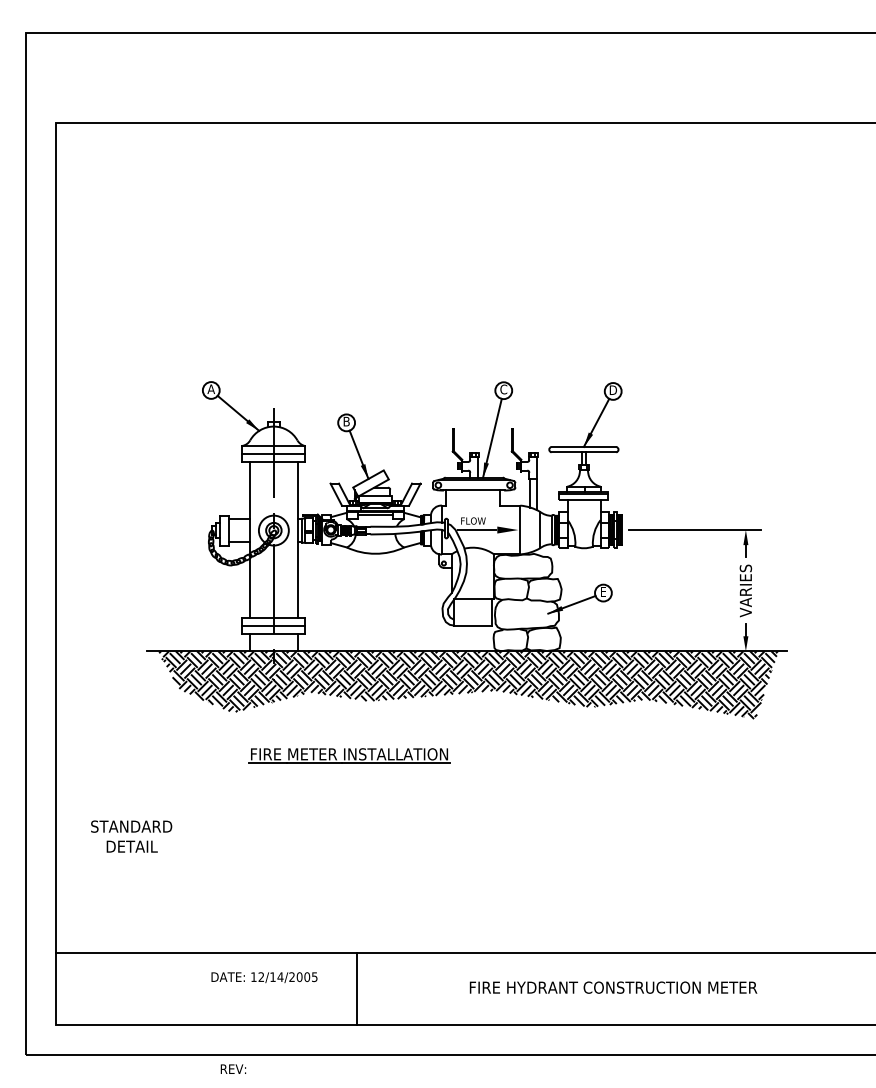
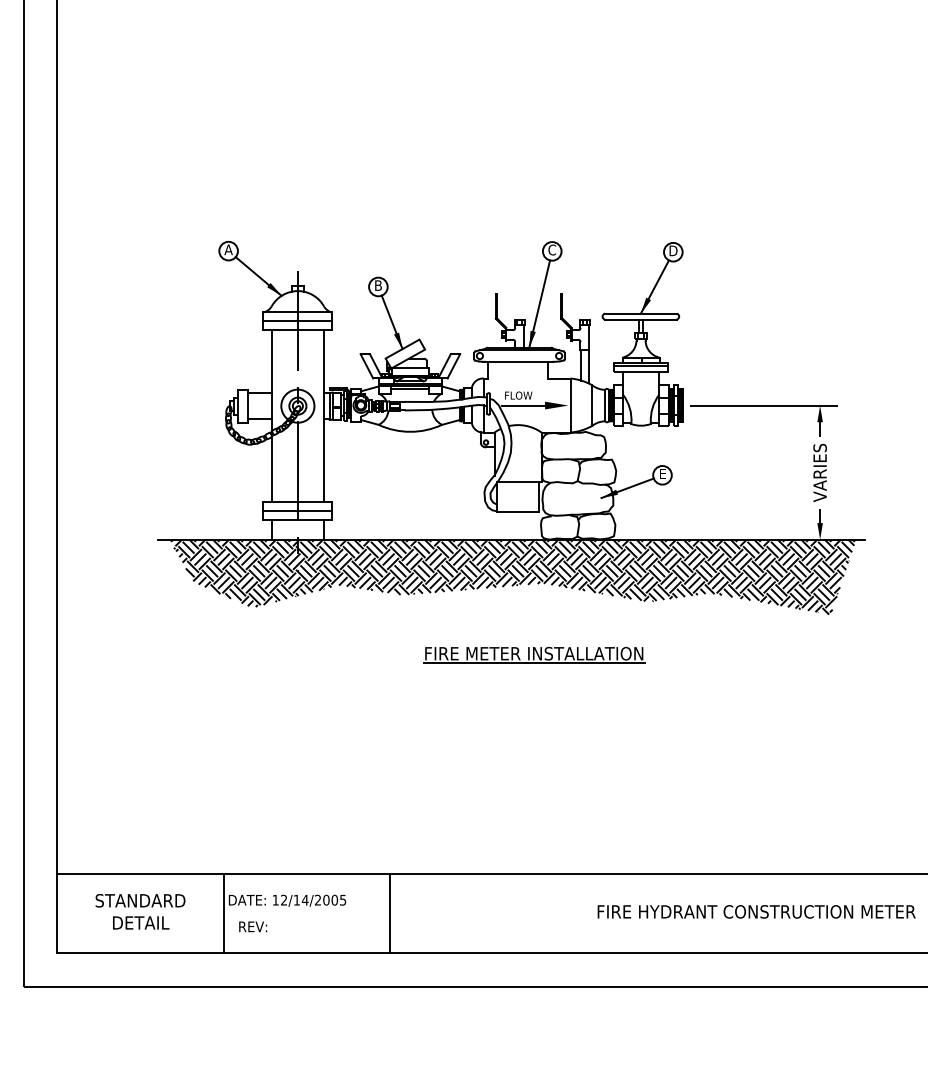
part: (349, 755) -> (534, 655), moved
text: (131, 836) -> (140, 911), moved
text: (613, 987) -> (756, 911), moved
line: (206, 989) -> (223, 913), added
text: (233, 1068) -> (253, 926), moved

